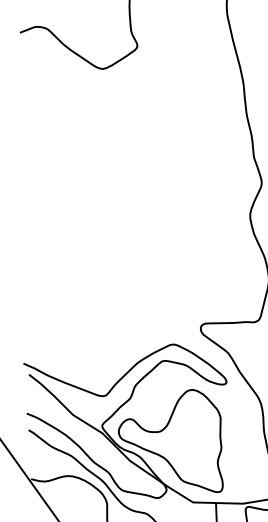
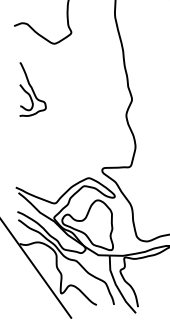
part: (57, 162) -> (32, 89), added

